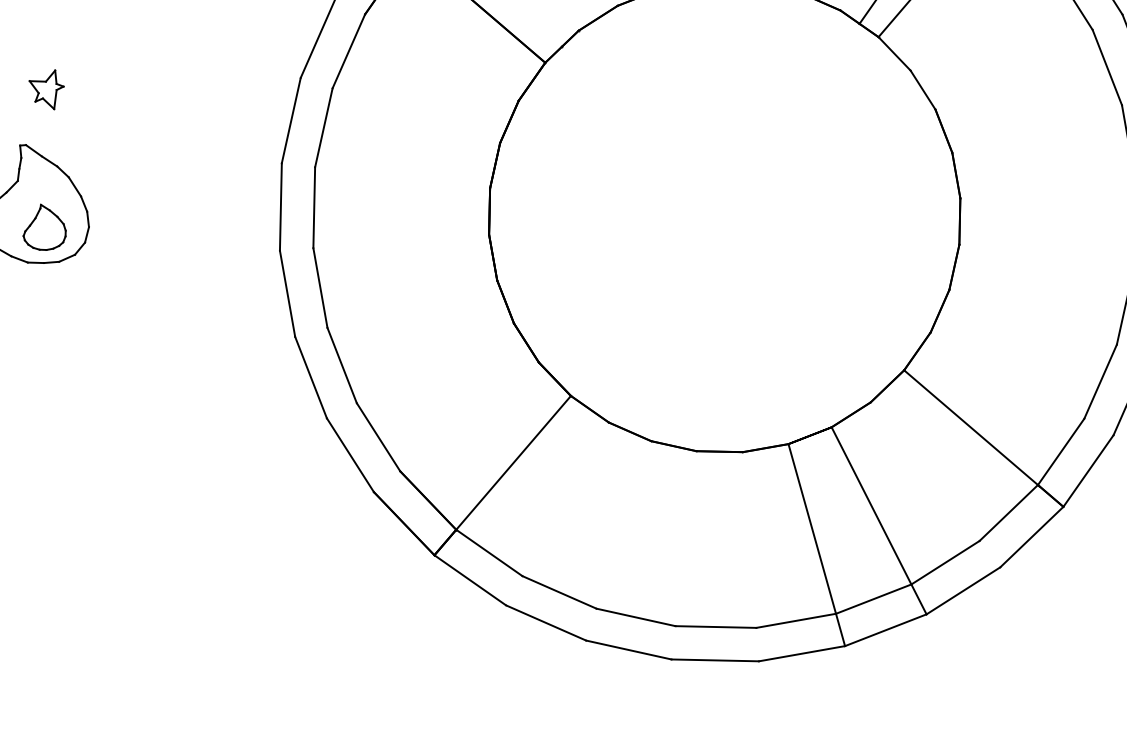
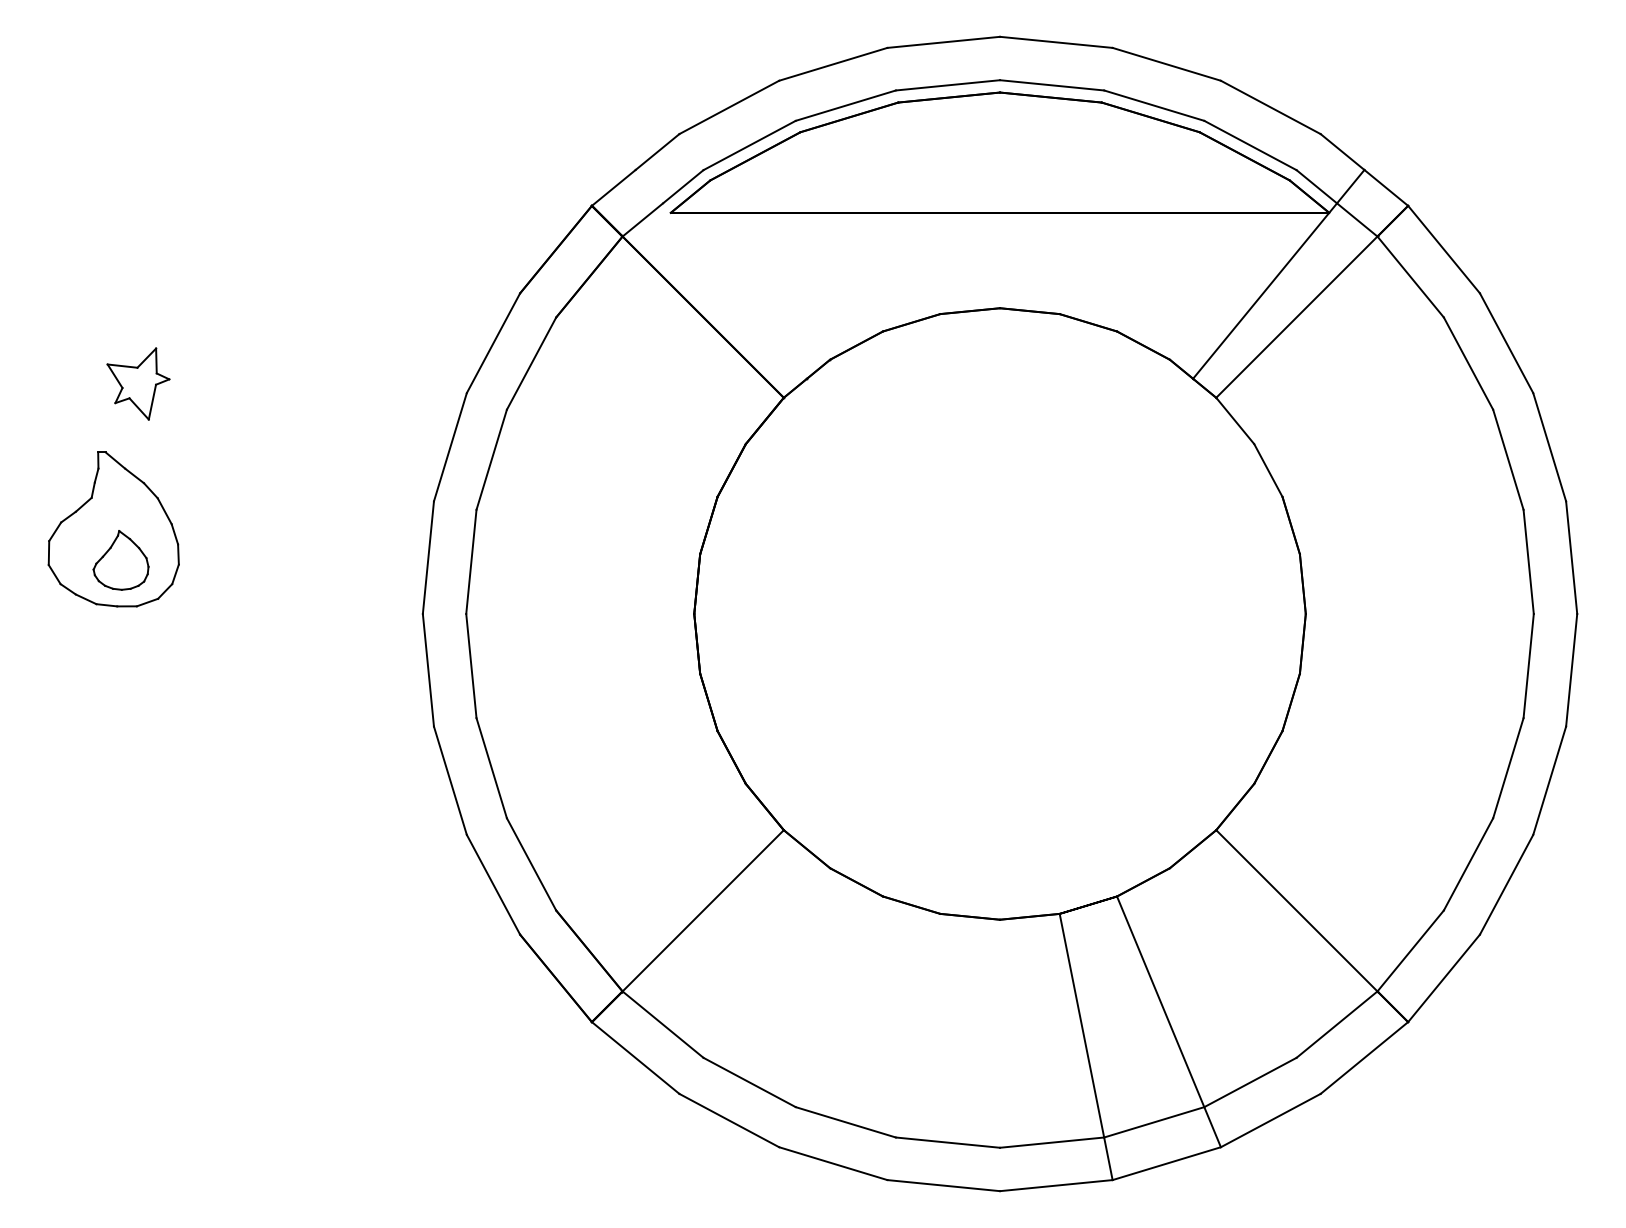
part: (47, 90) -> (138, 383), size x1.43

